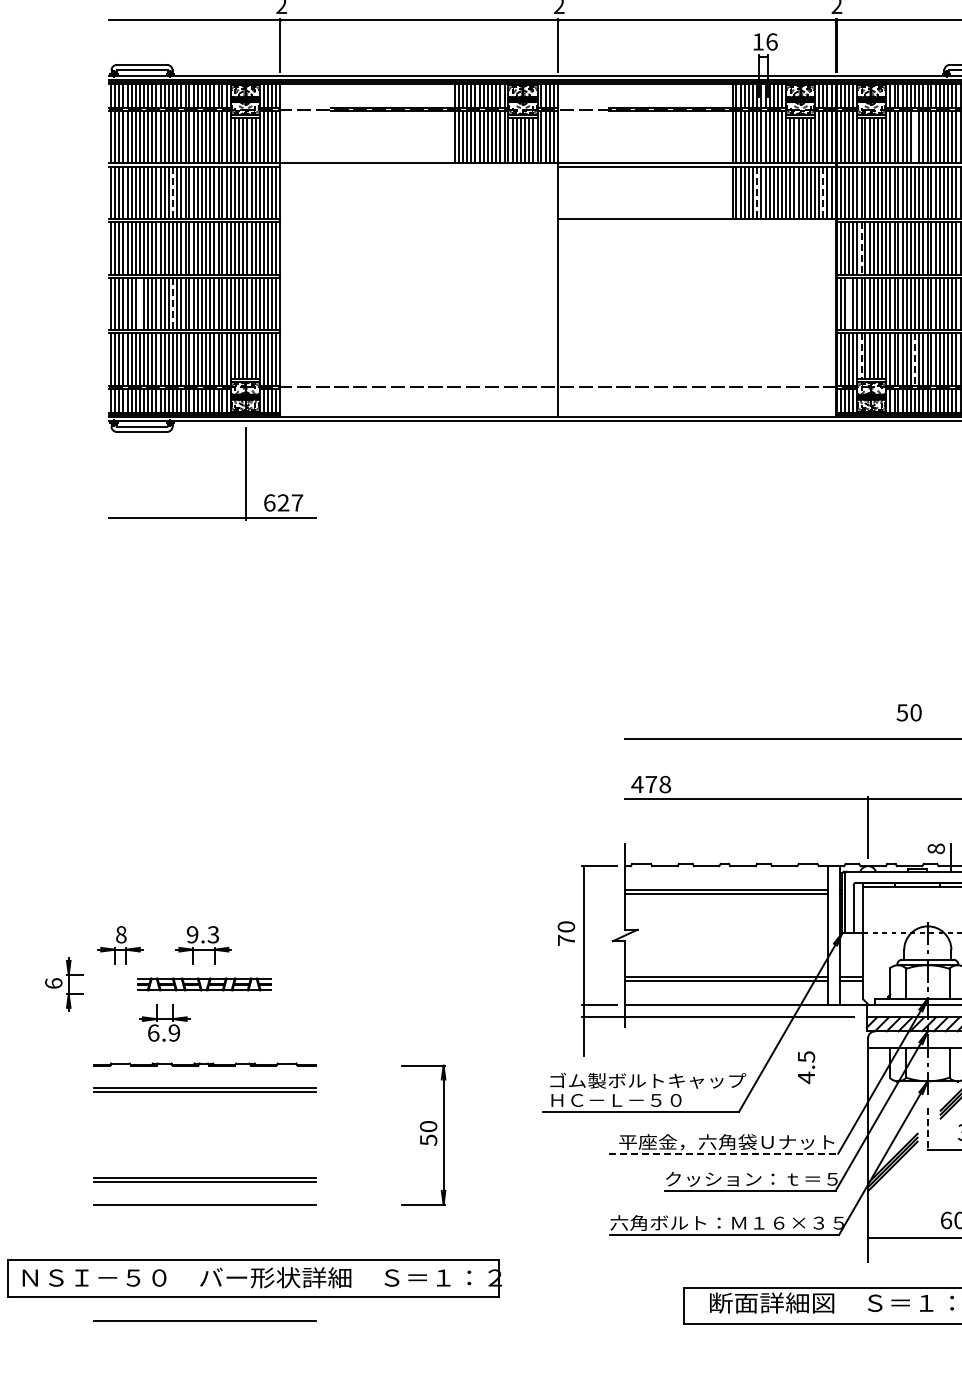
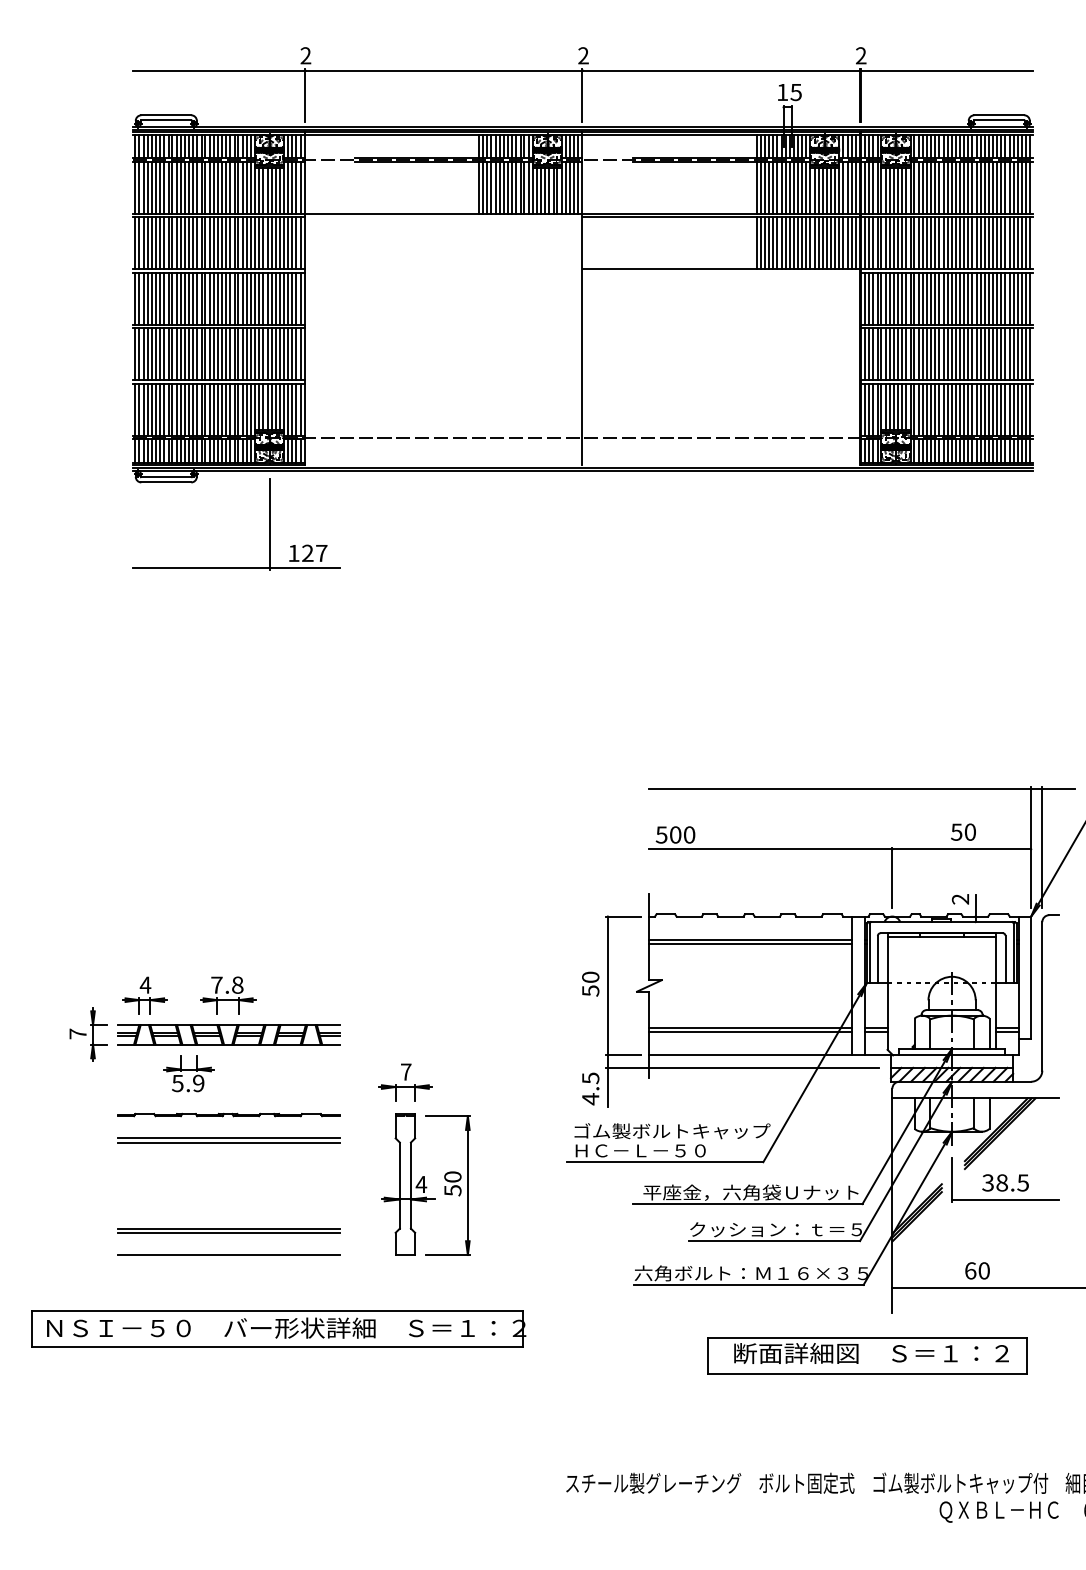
text: (771, 42) -> (795, 92), 16 -> 15
line: (915, 137) -> (939, 187), added
line: (173, 193) -> (197, 243), dashed -> solid
line: (757, 193) -> (781, 243), dashed -> solid
line: (823, 193) -> (847, 243), dashed -> solid
line: (861, 249) -> (885, 299), dashed -> solid
line: (140, 304) -> (164, 354), added
line: (173, 304) -> (197, 354), dashed -> solid
line: (849, 304) -> (873, 354), added
line: (861, 356) -> (885, 406), dashed -> solid
line: (915, 360) -> (939, 410), dashed -> solid
text: (269, 503) -> (293, 553), 627 -> 127
text: (909, 712) -> (963, 831), moved
text: (651, 784) -> (675, 834), 478 -> 500
text: (936, 849) -> (960, 899), 8 -> 2
text: (121, 934) -> (145, 984), 8 -> 4
text: (203, 934) -> (227, 984), 9.3 -> 7.8
text: (566, 940) -> (590, 990), 70 -> 50
text: (53, 983) -> (77, 1033), 6 -> 7
part: (204, 984) -> (228, 1034), size x1.67
part: (381, 1032) -> (405, 1082), added
text: (153, 1033) -> (177, 1083), 6.9 -> 5.9
text: (806, 1067) -> (590, 1088), moved
line: (928, 1129) -> (952, 1179), dashed -> solid
part: (384, 1134) -> (408, 1184), added
line: (723, 1154) -> (747, 1204), dashed -> solid
line: (204, 1320) -> (228, 1370), removed

